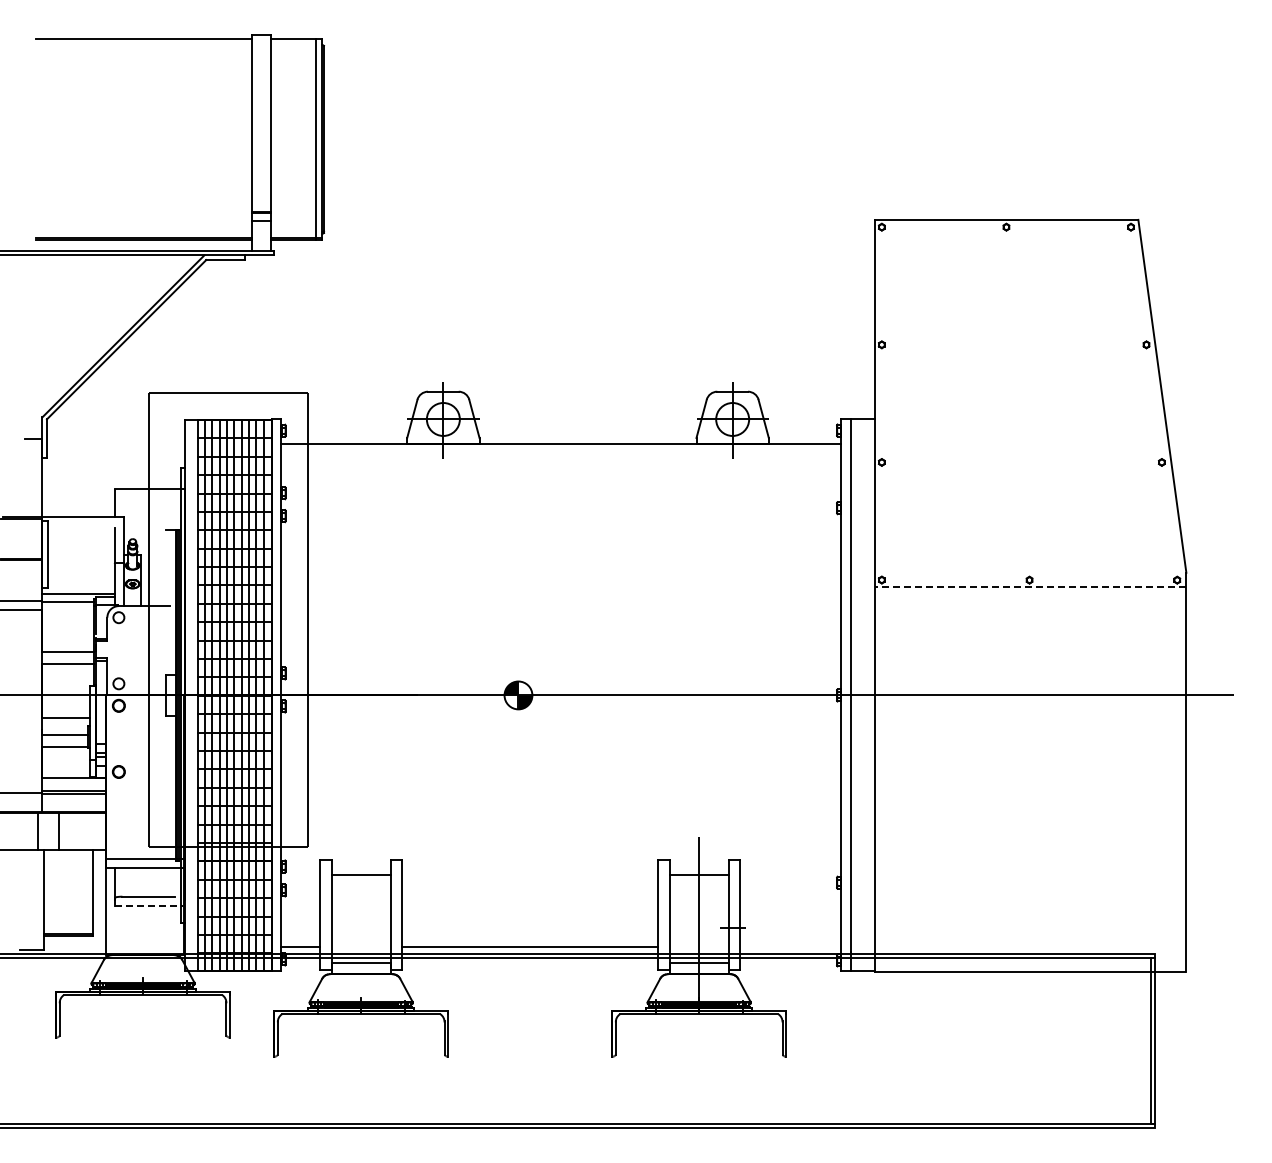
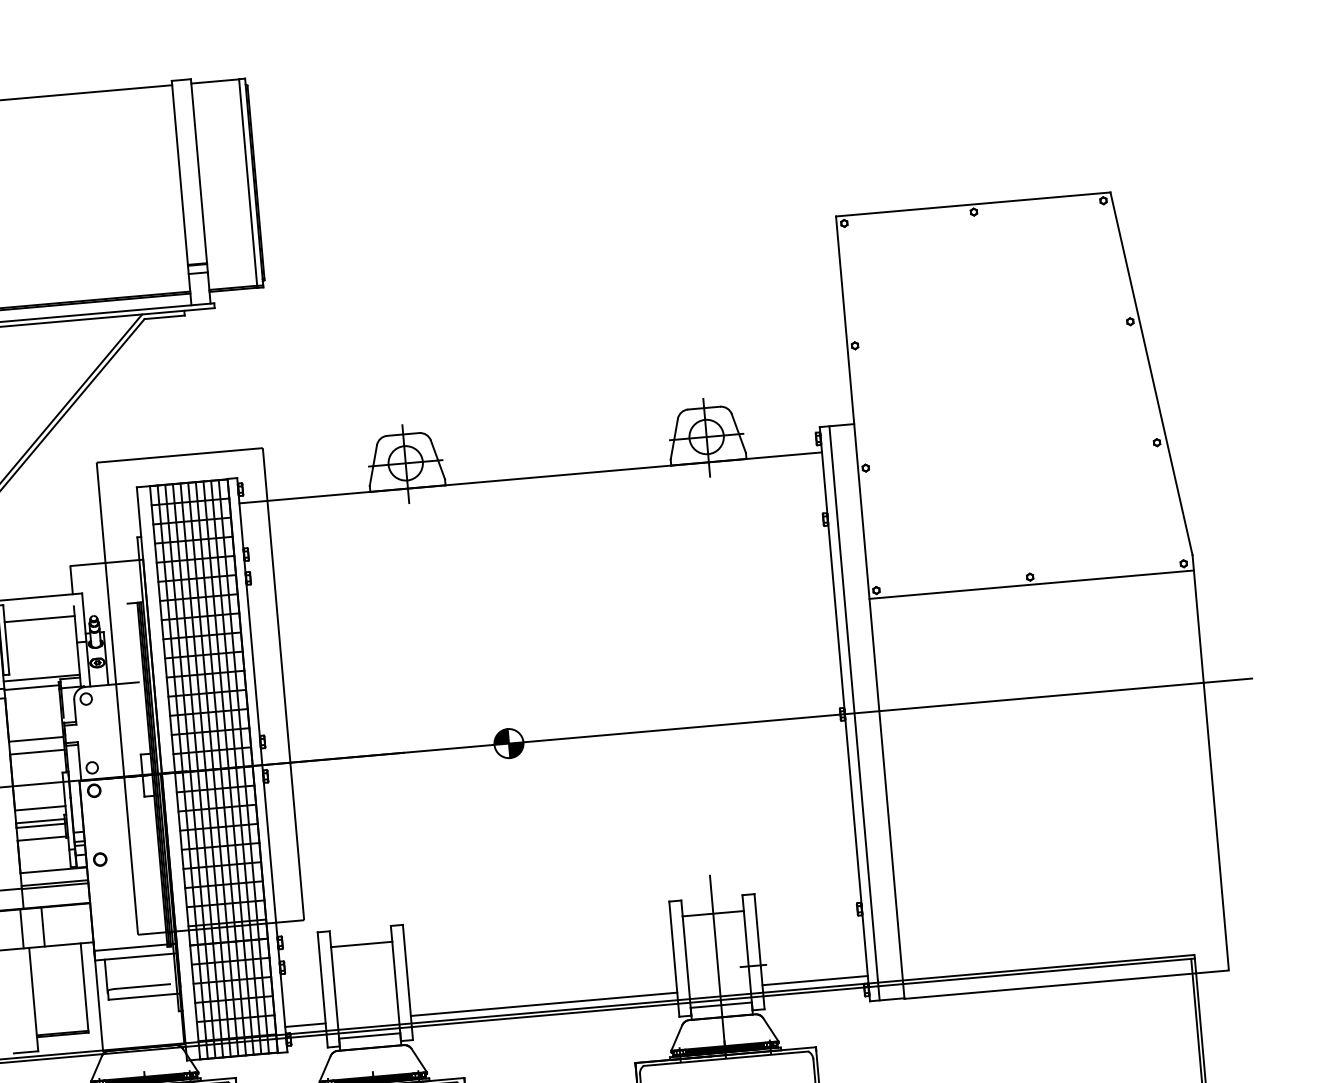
line: (80, 537) -> (39, 619), added
line: (1030, 587) -> (1031, 584), dashed -> solid
line: (64, 730) -> (39, 821), added
line: (148, 906) -> (143, 996), dashed -> solid
line: (790, 947) -> (814, 981), added

